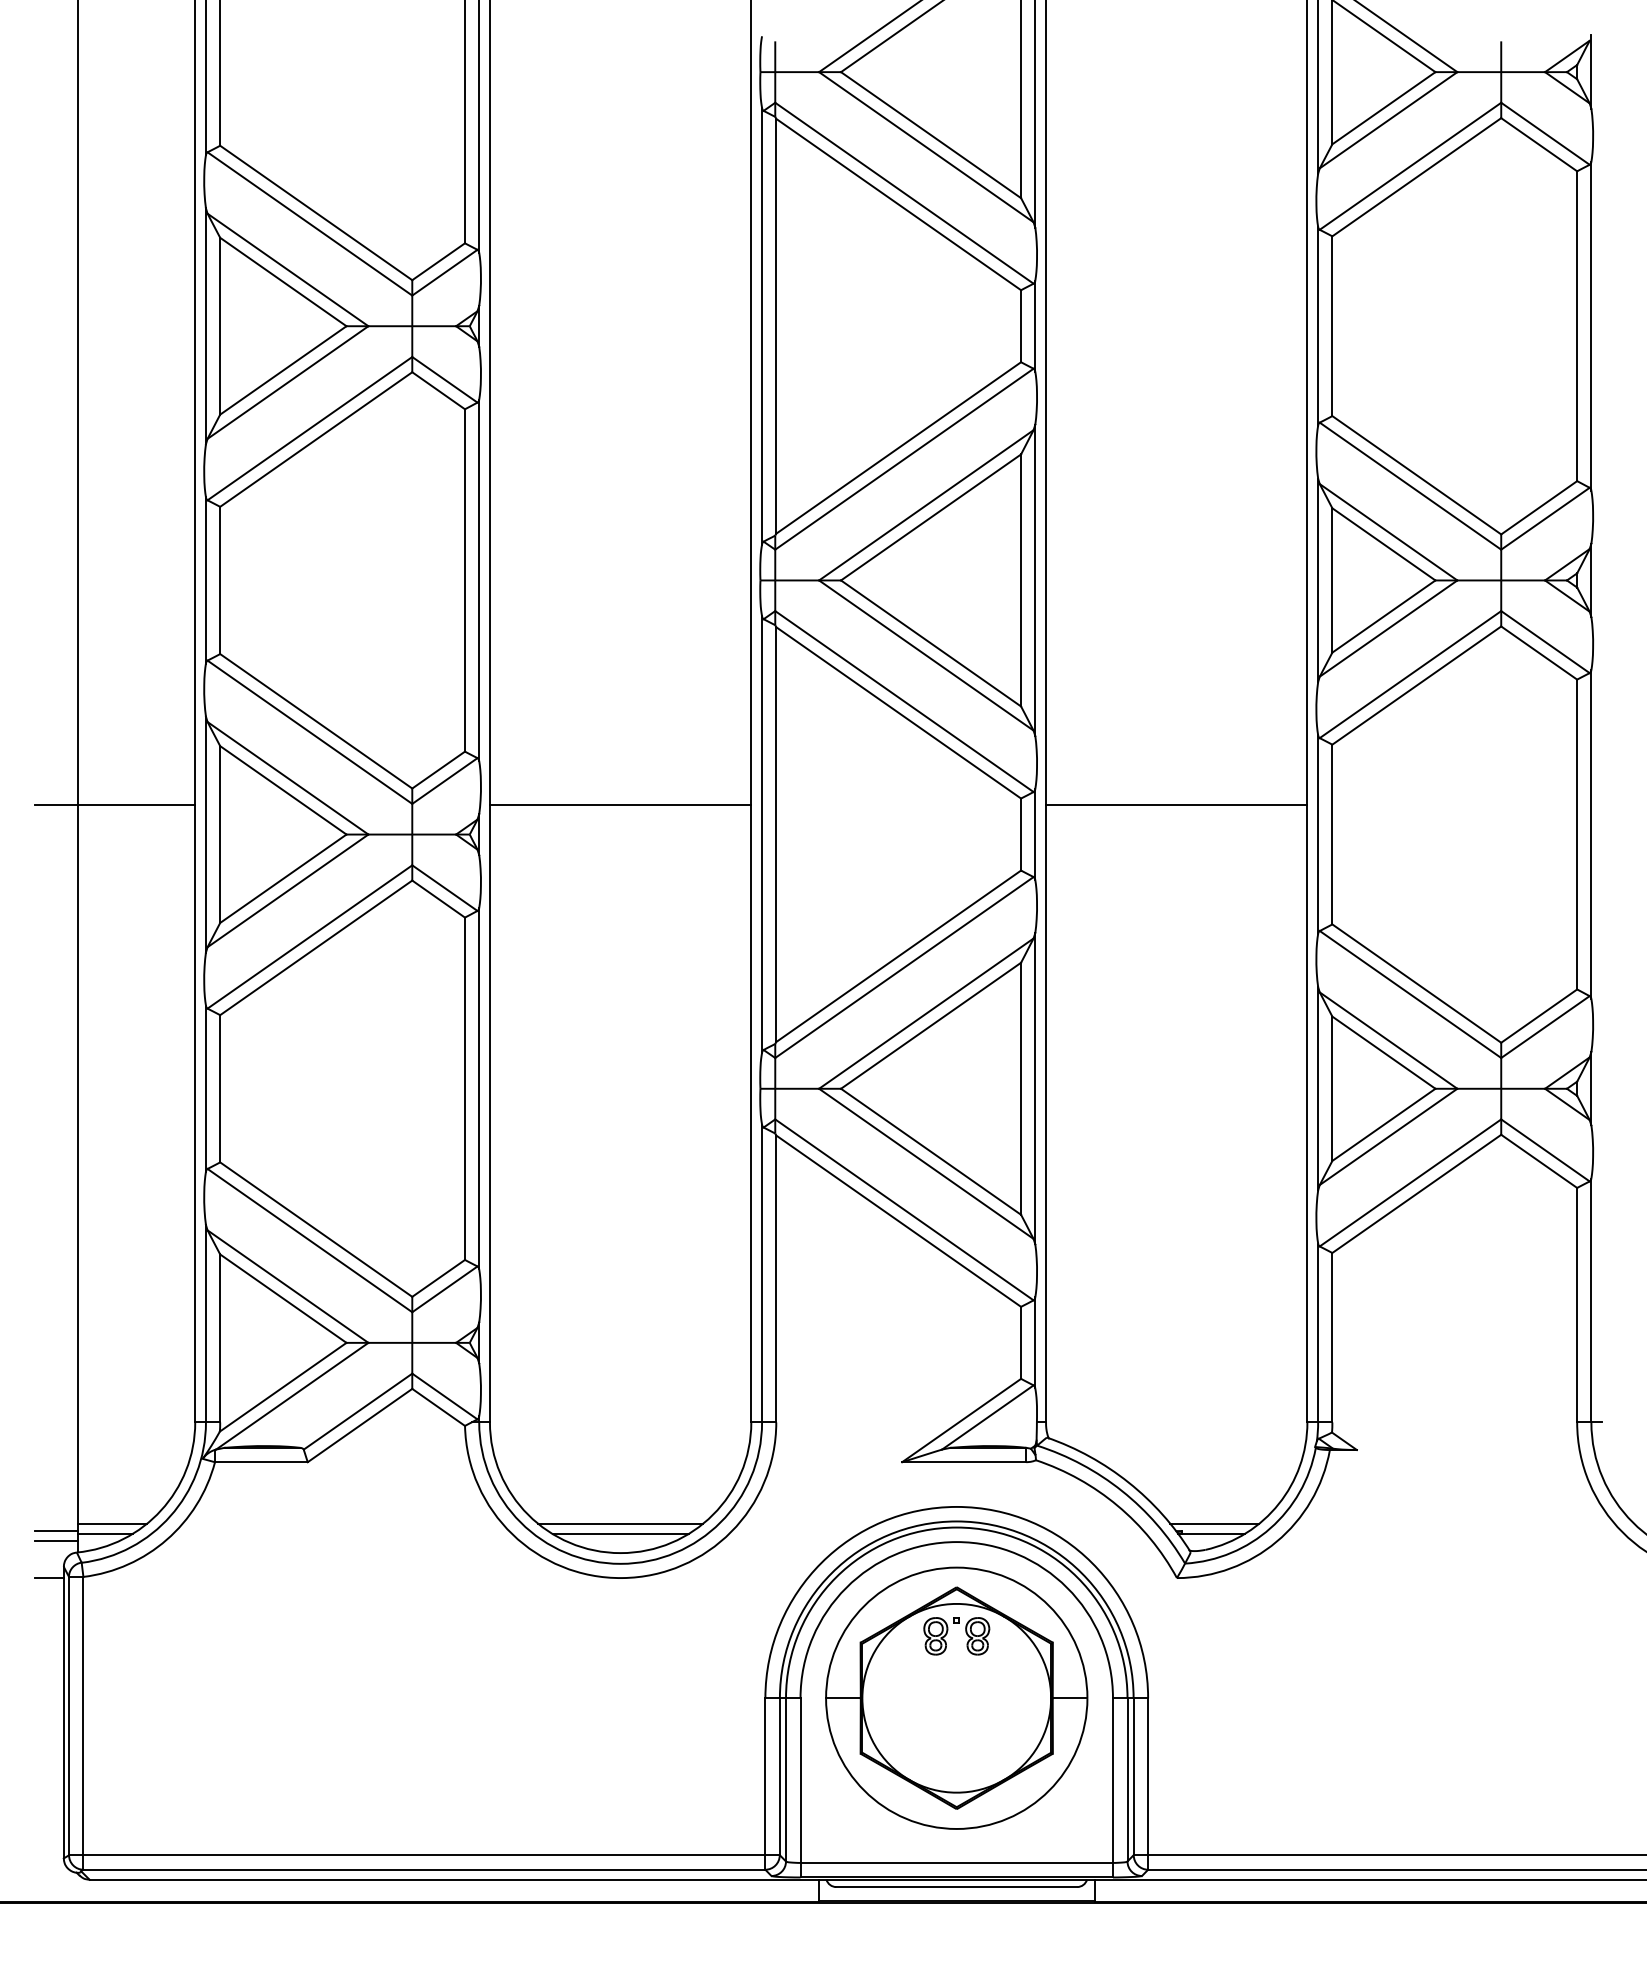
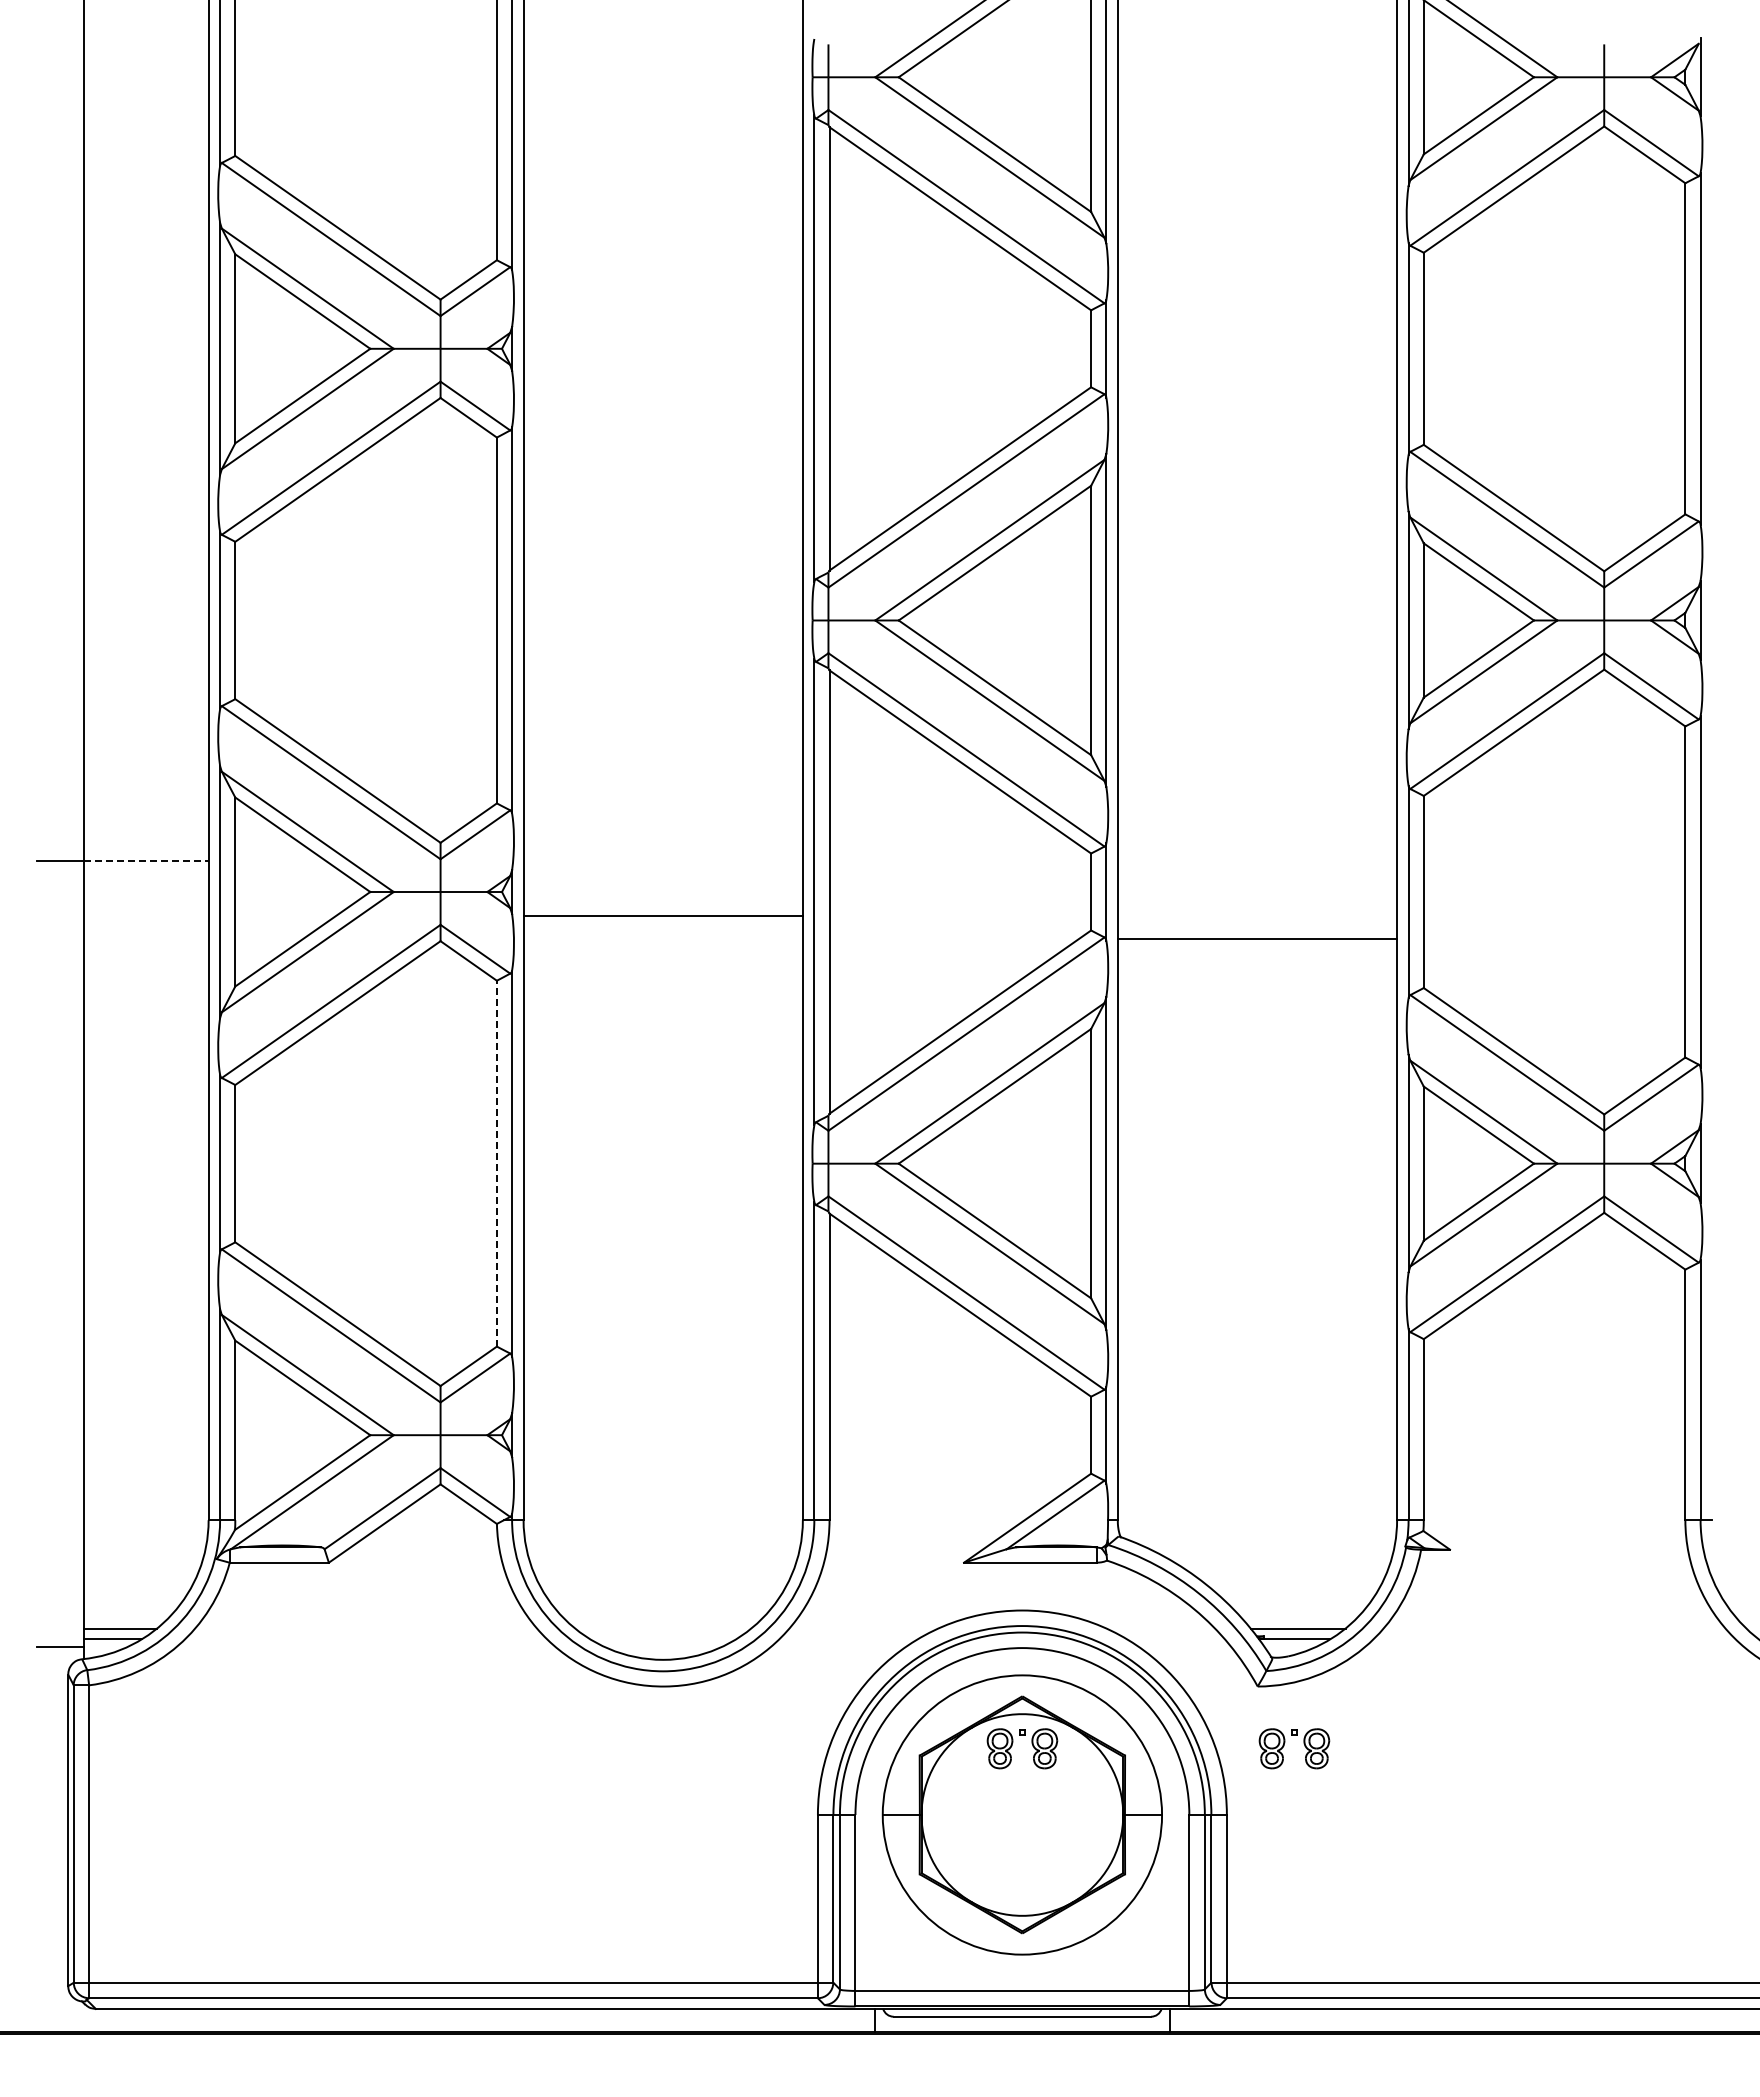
line: (137, 805) -> (146, 860), solid -> dashed
line: (619, 805) -> (662, 915), moved
line: (1176, 805) -> (1257, 938), moved
line: (464, 1088) -> (496, 1163), solid -> dashed
line: (620, 1523) -> (663, 1628), removed
line: (56, 1531) -> (60, 1636), removed
line: (619, 1534) -> (662, 1639), removed
line: (49, 1577) -> (52, 1685), removed
part: (1202, 1634) -> (1284, 1746), added

